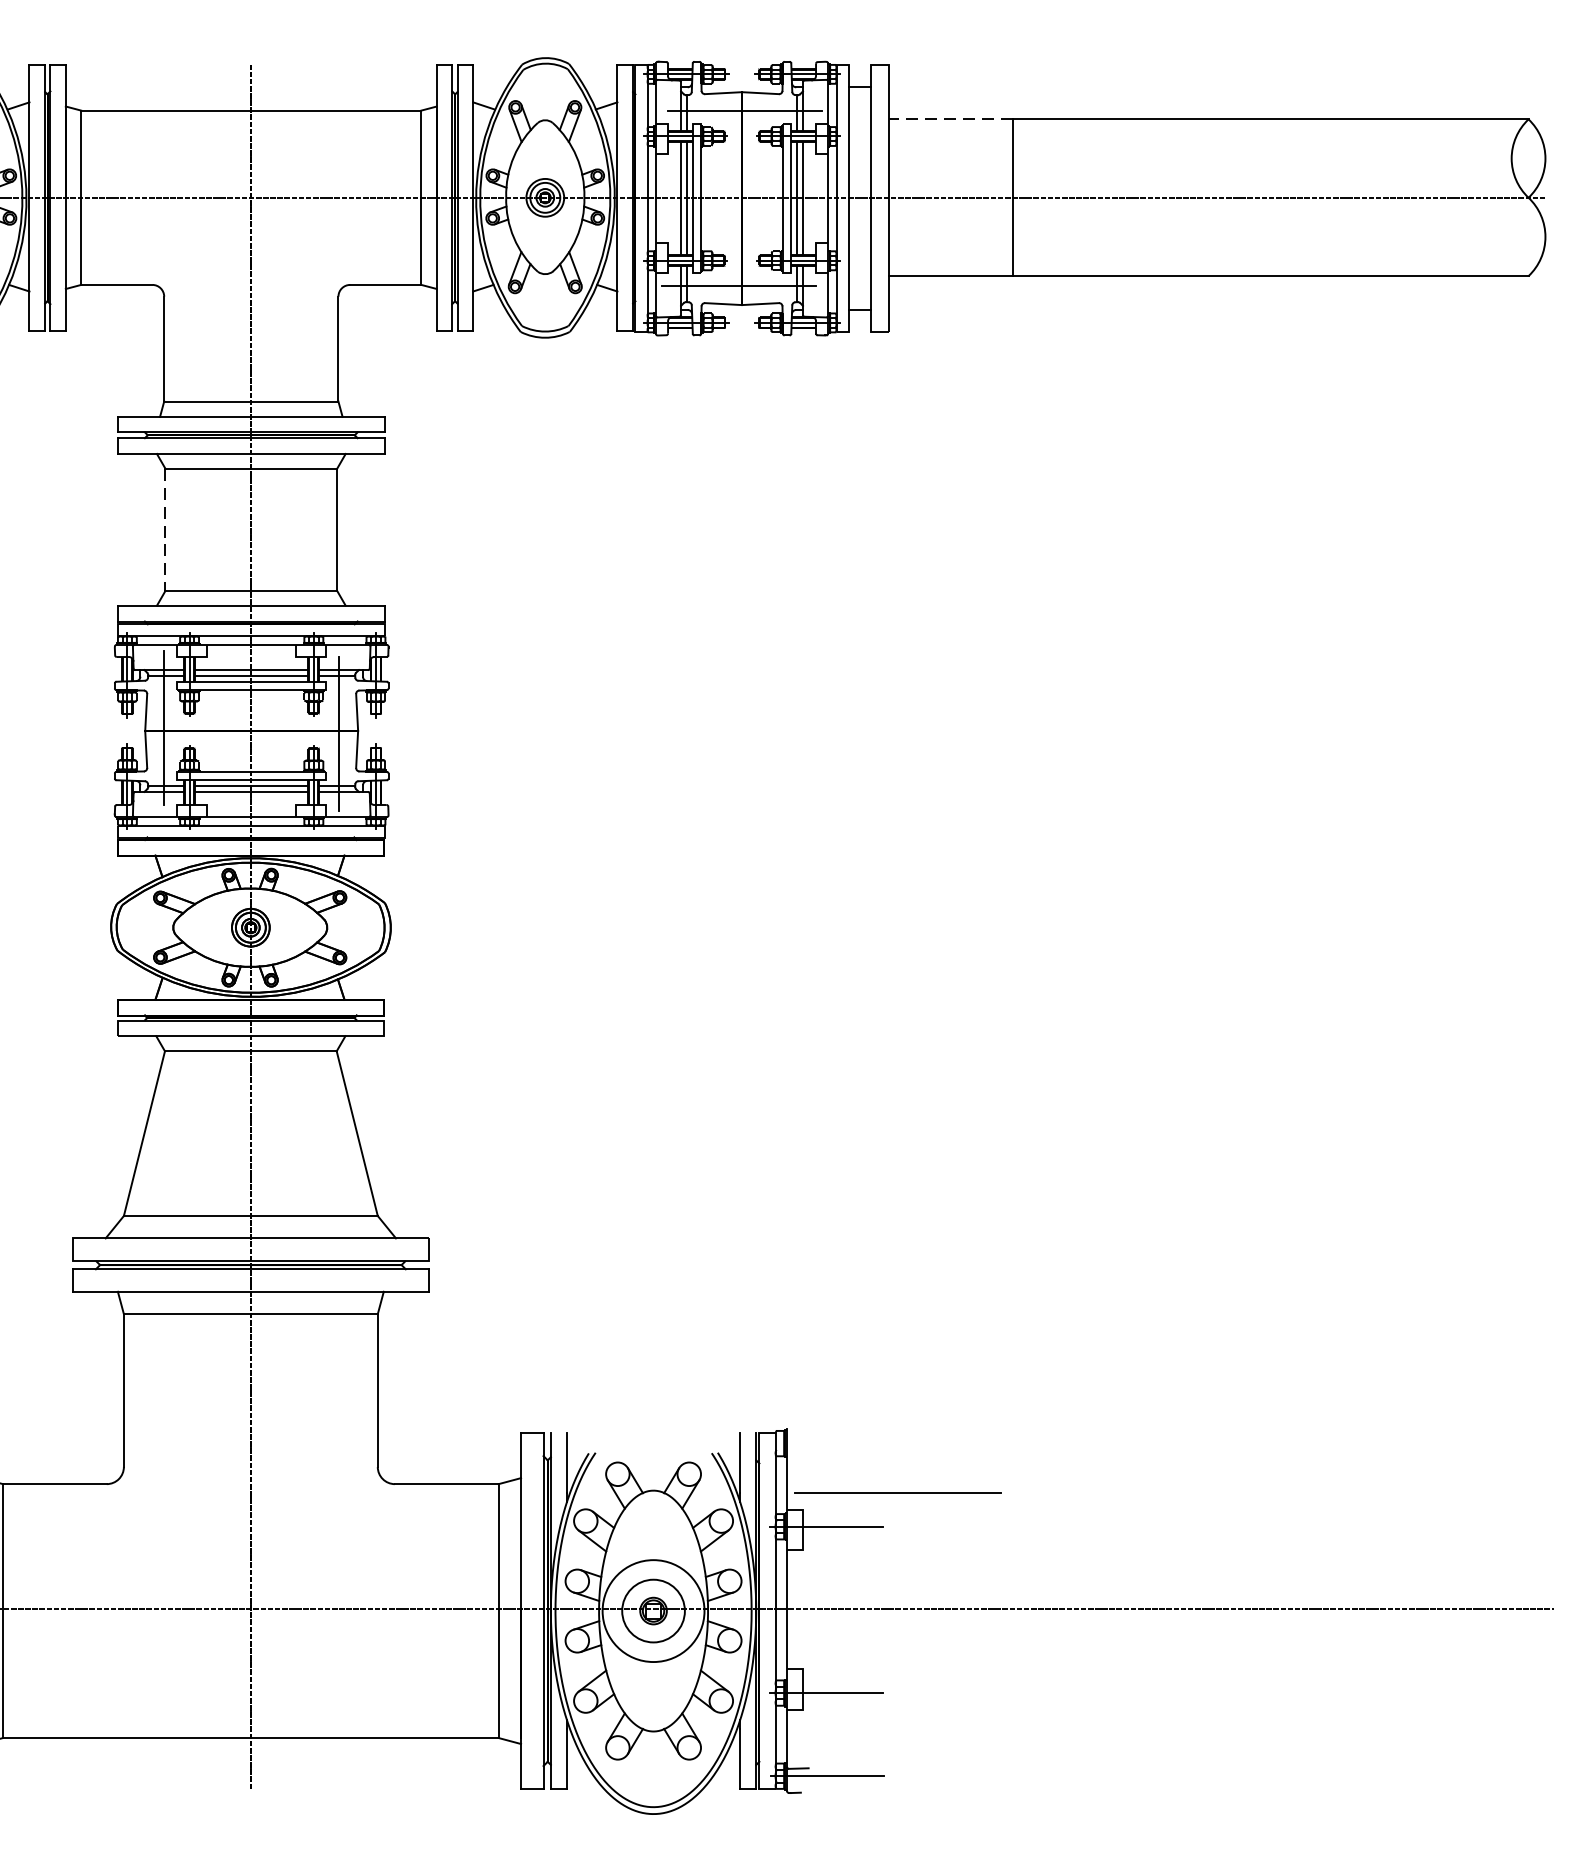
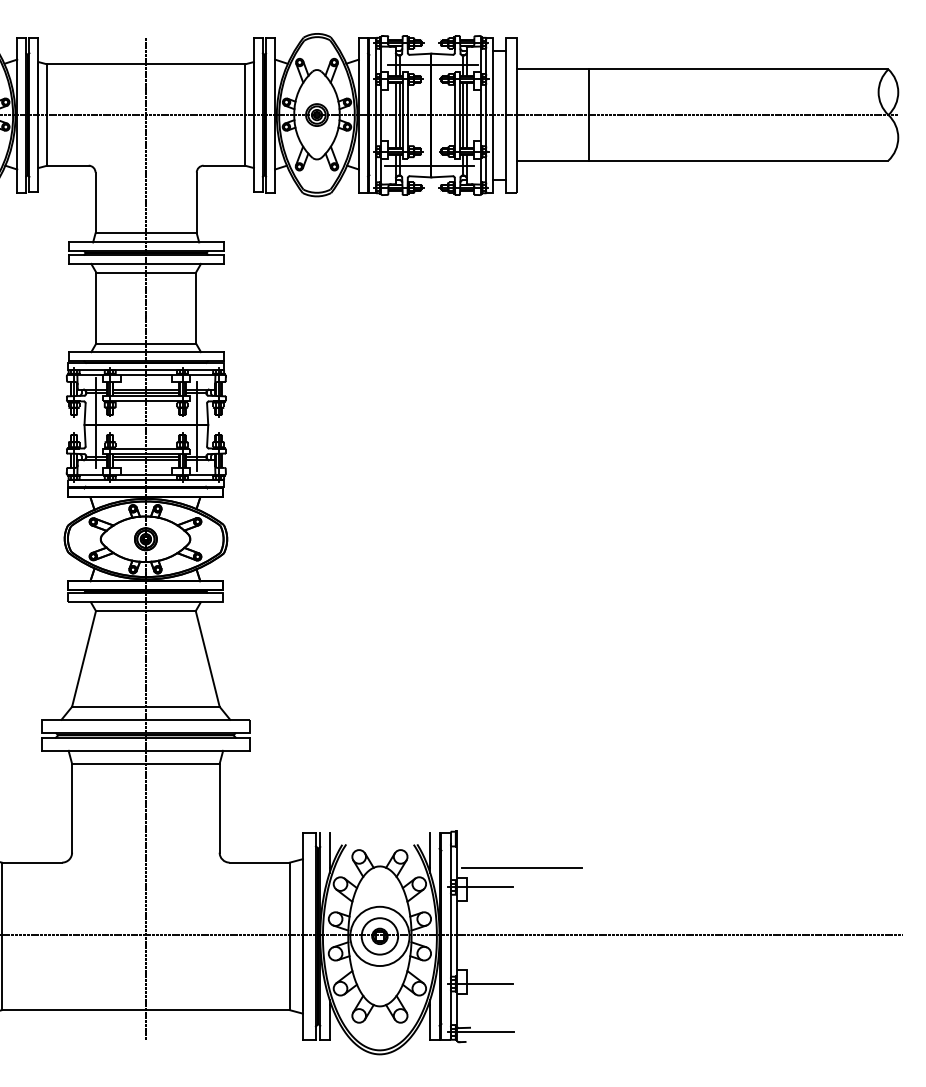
line: (950, 119) -> (552, 69), dashed -> solid
line: (165, 530) -> (96, 308), dashed -> solid

